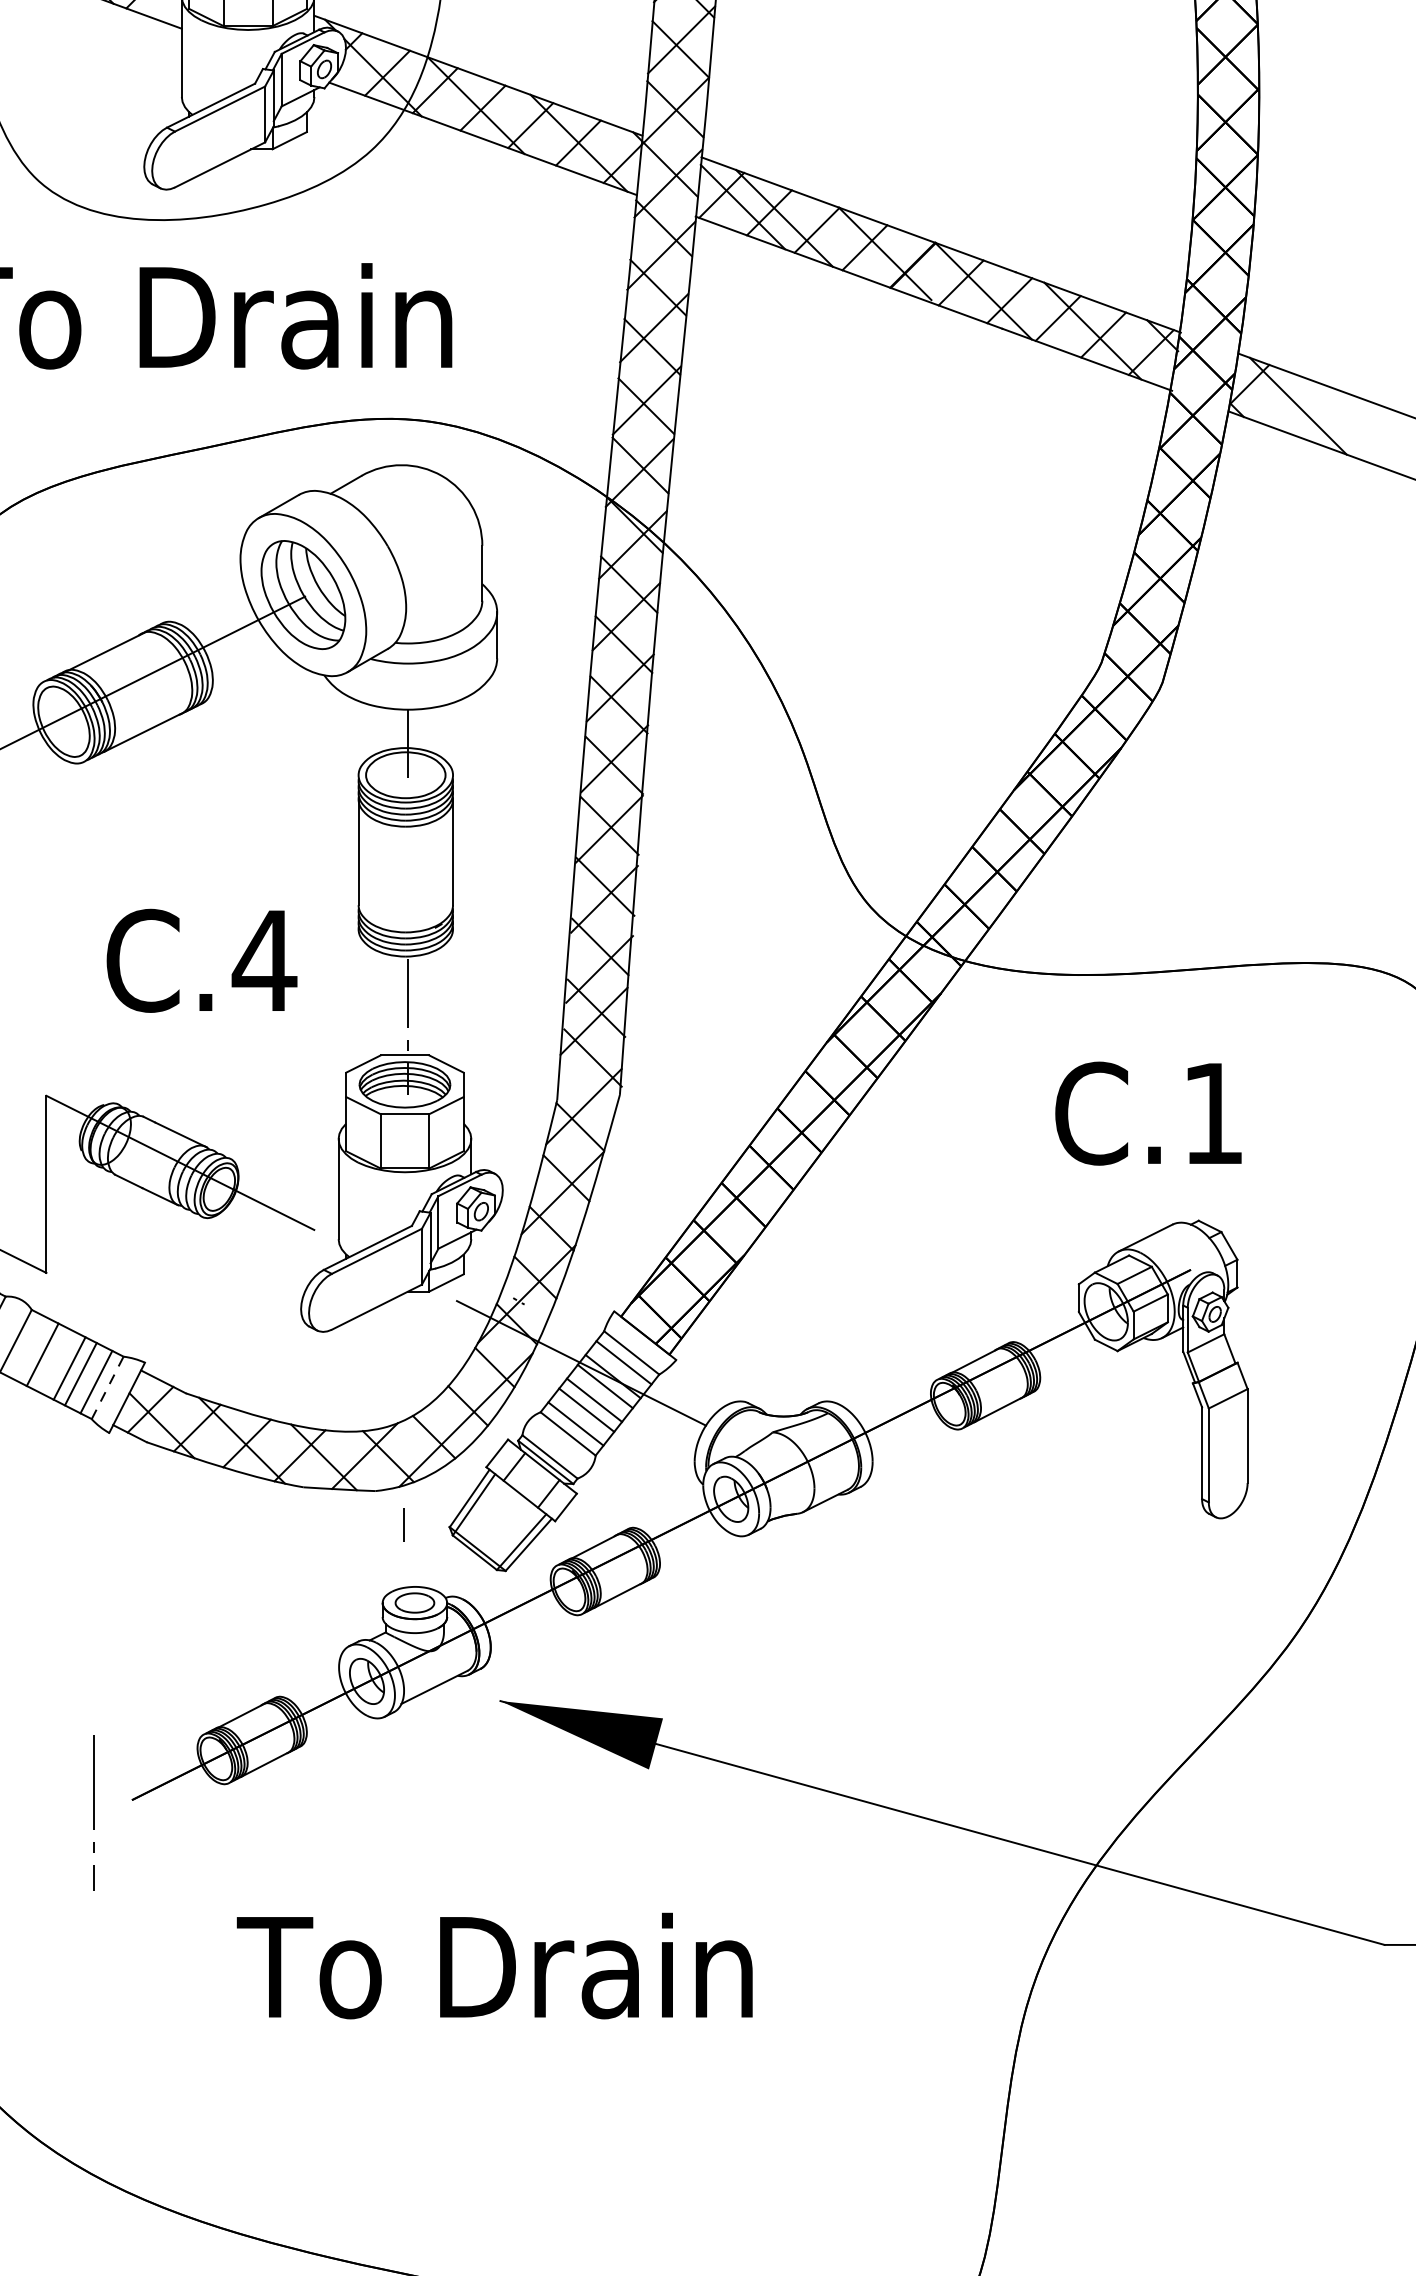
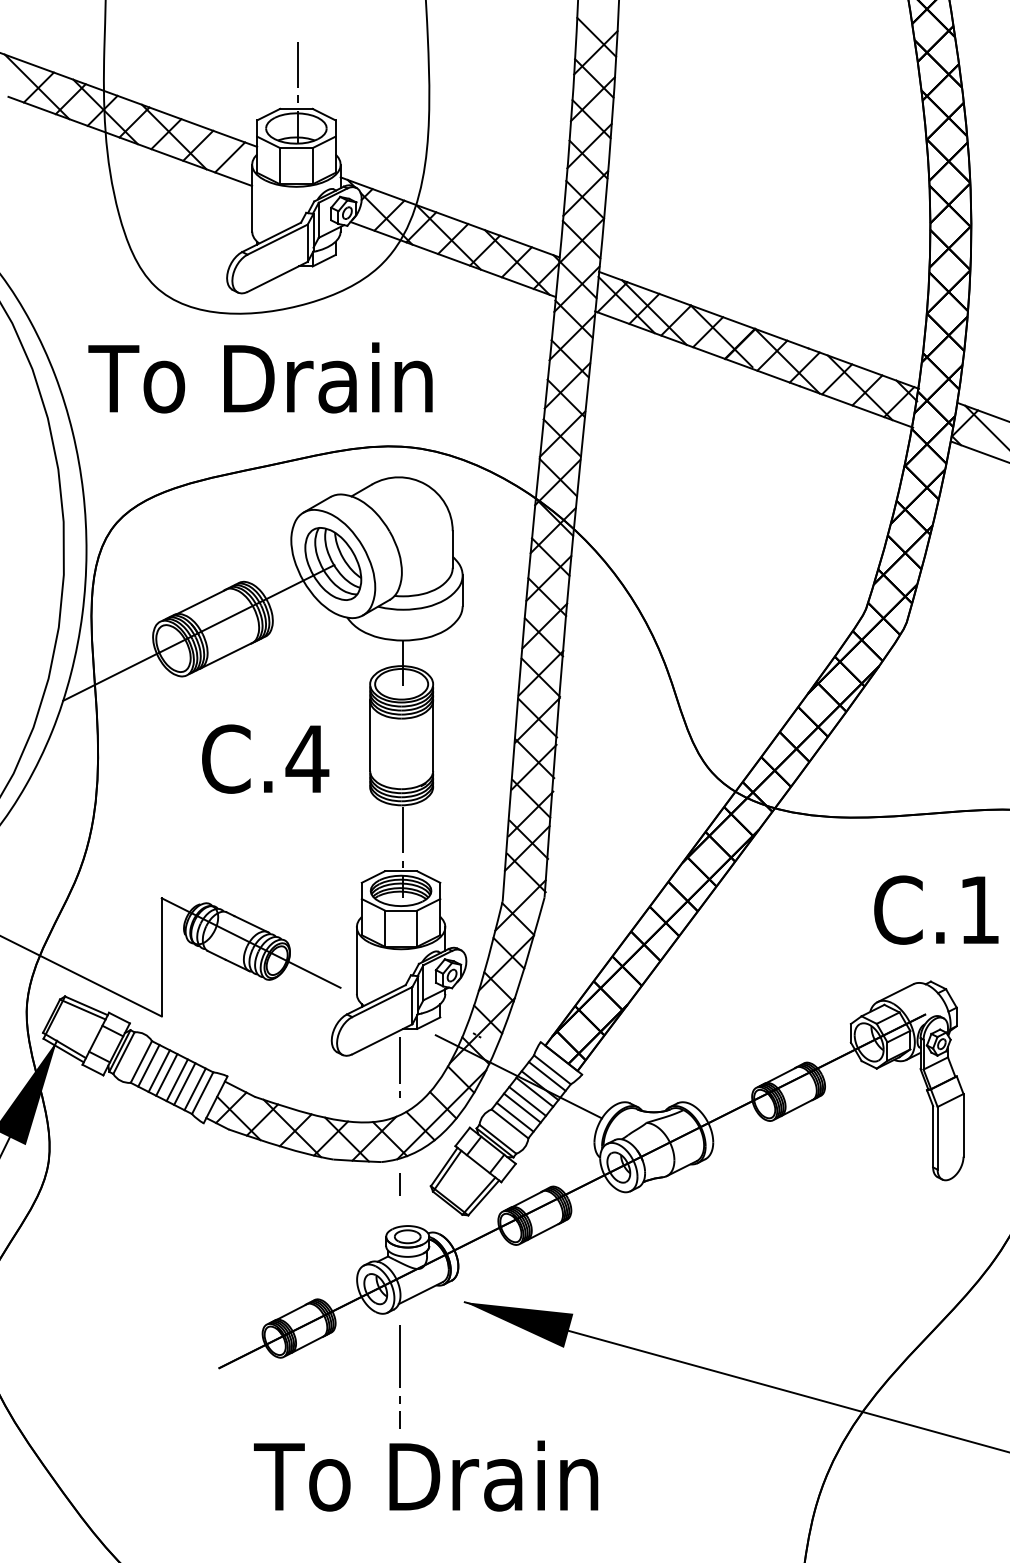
text: (201, 959) -> (265, 758), moved
text: (1148, 1112) -> (936, 909), moved
line: (26, 1346) -> (148, 1065), added
line: (404, 1349) -> (400, 1067), added
line: (53, 1359) -> (166, 1074), added
line: (107, 1386) -> (202, 1092), dashed -> solid
line: (92, 1812) -> (399, 1376), moved
text: (495, 1965) -> (426, 1475), moved

